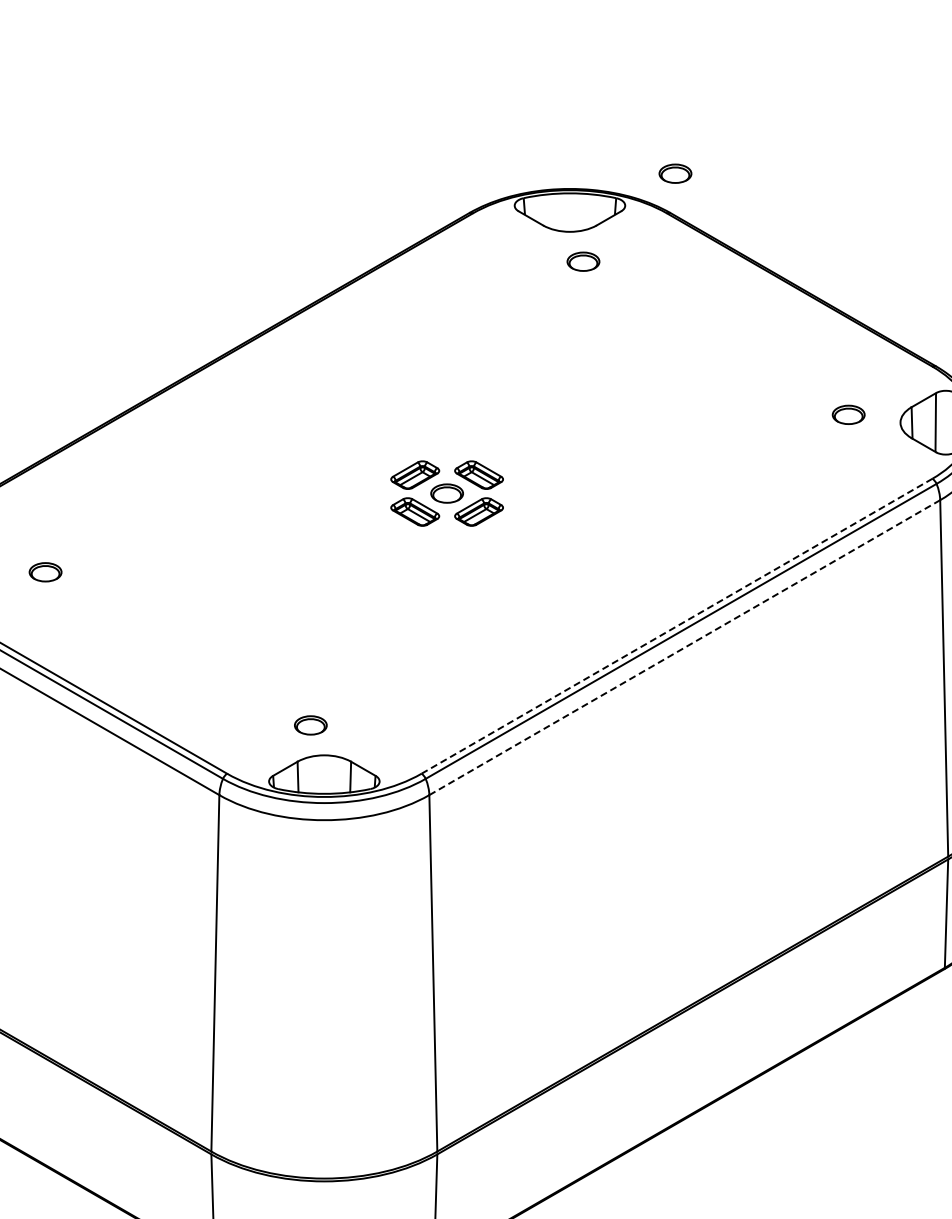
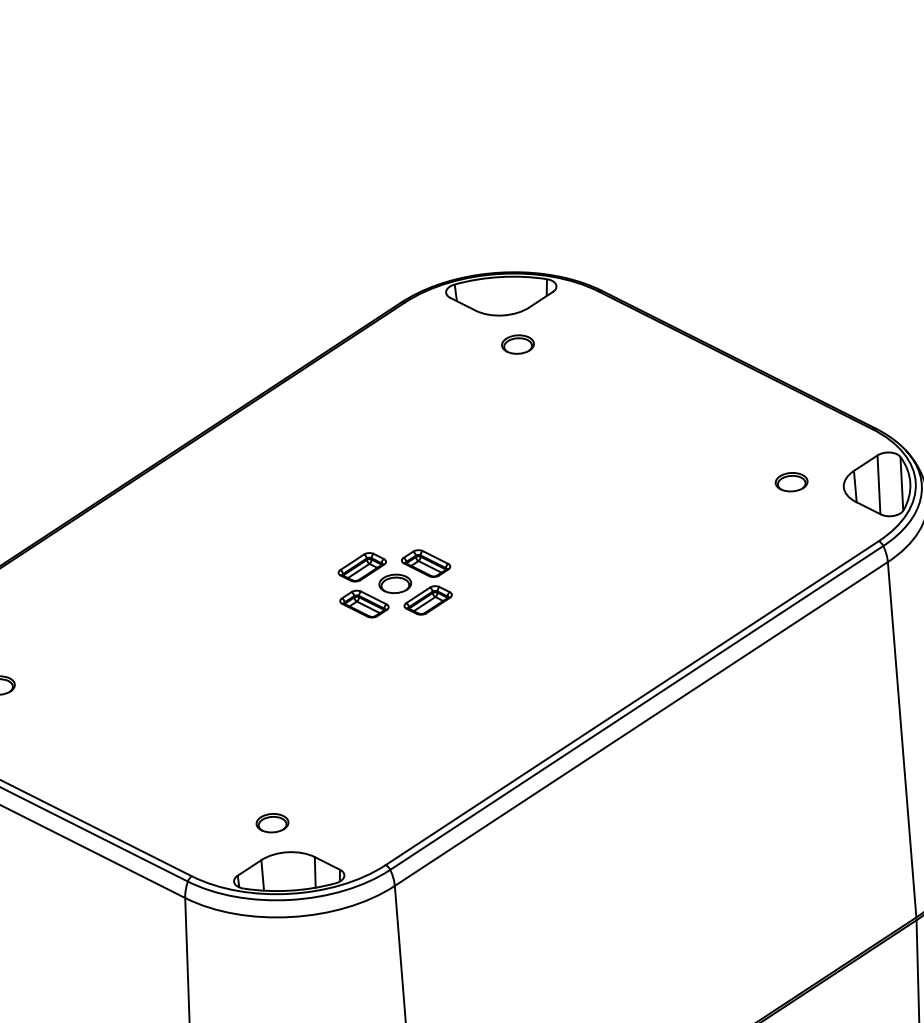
part: (675, 173) -> (604, 251), removed
line: (676, 626) -> (631, 703), dashed -> solid
line: (684, 647) -> (641, 723), dashed -> solid

